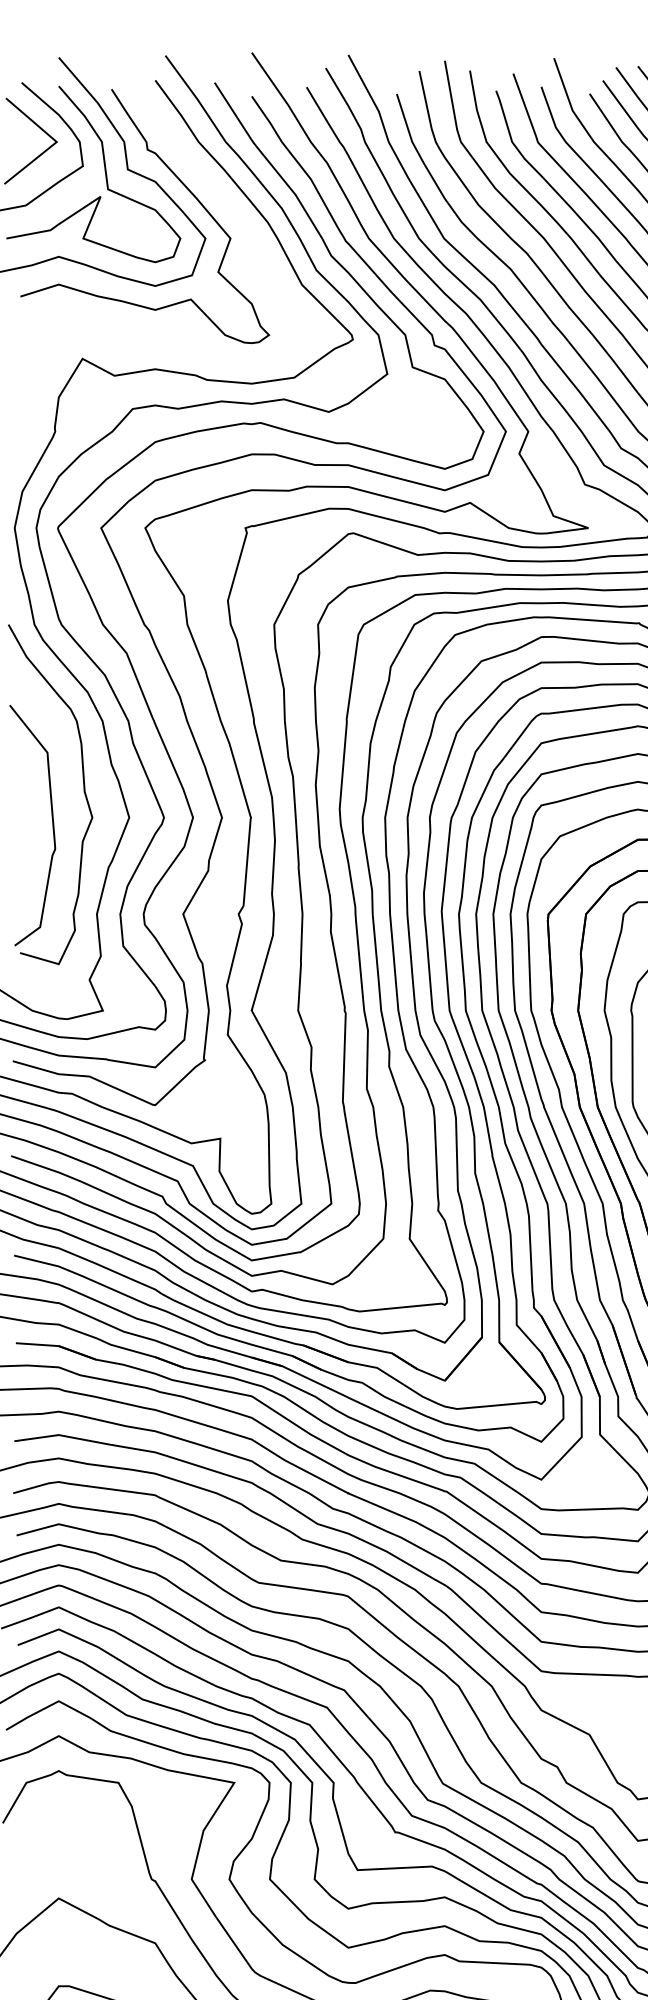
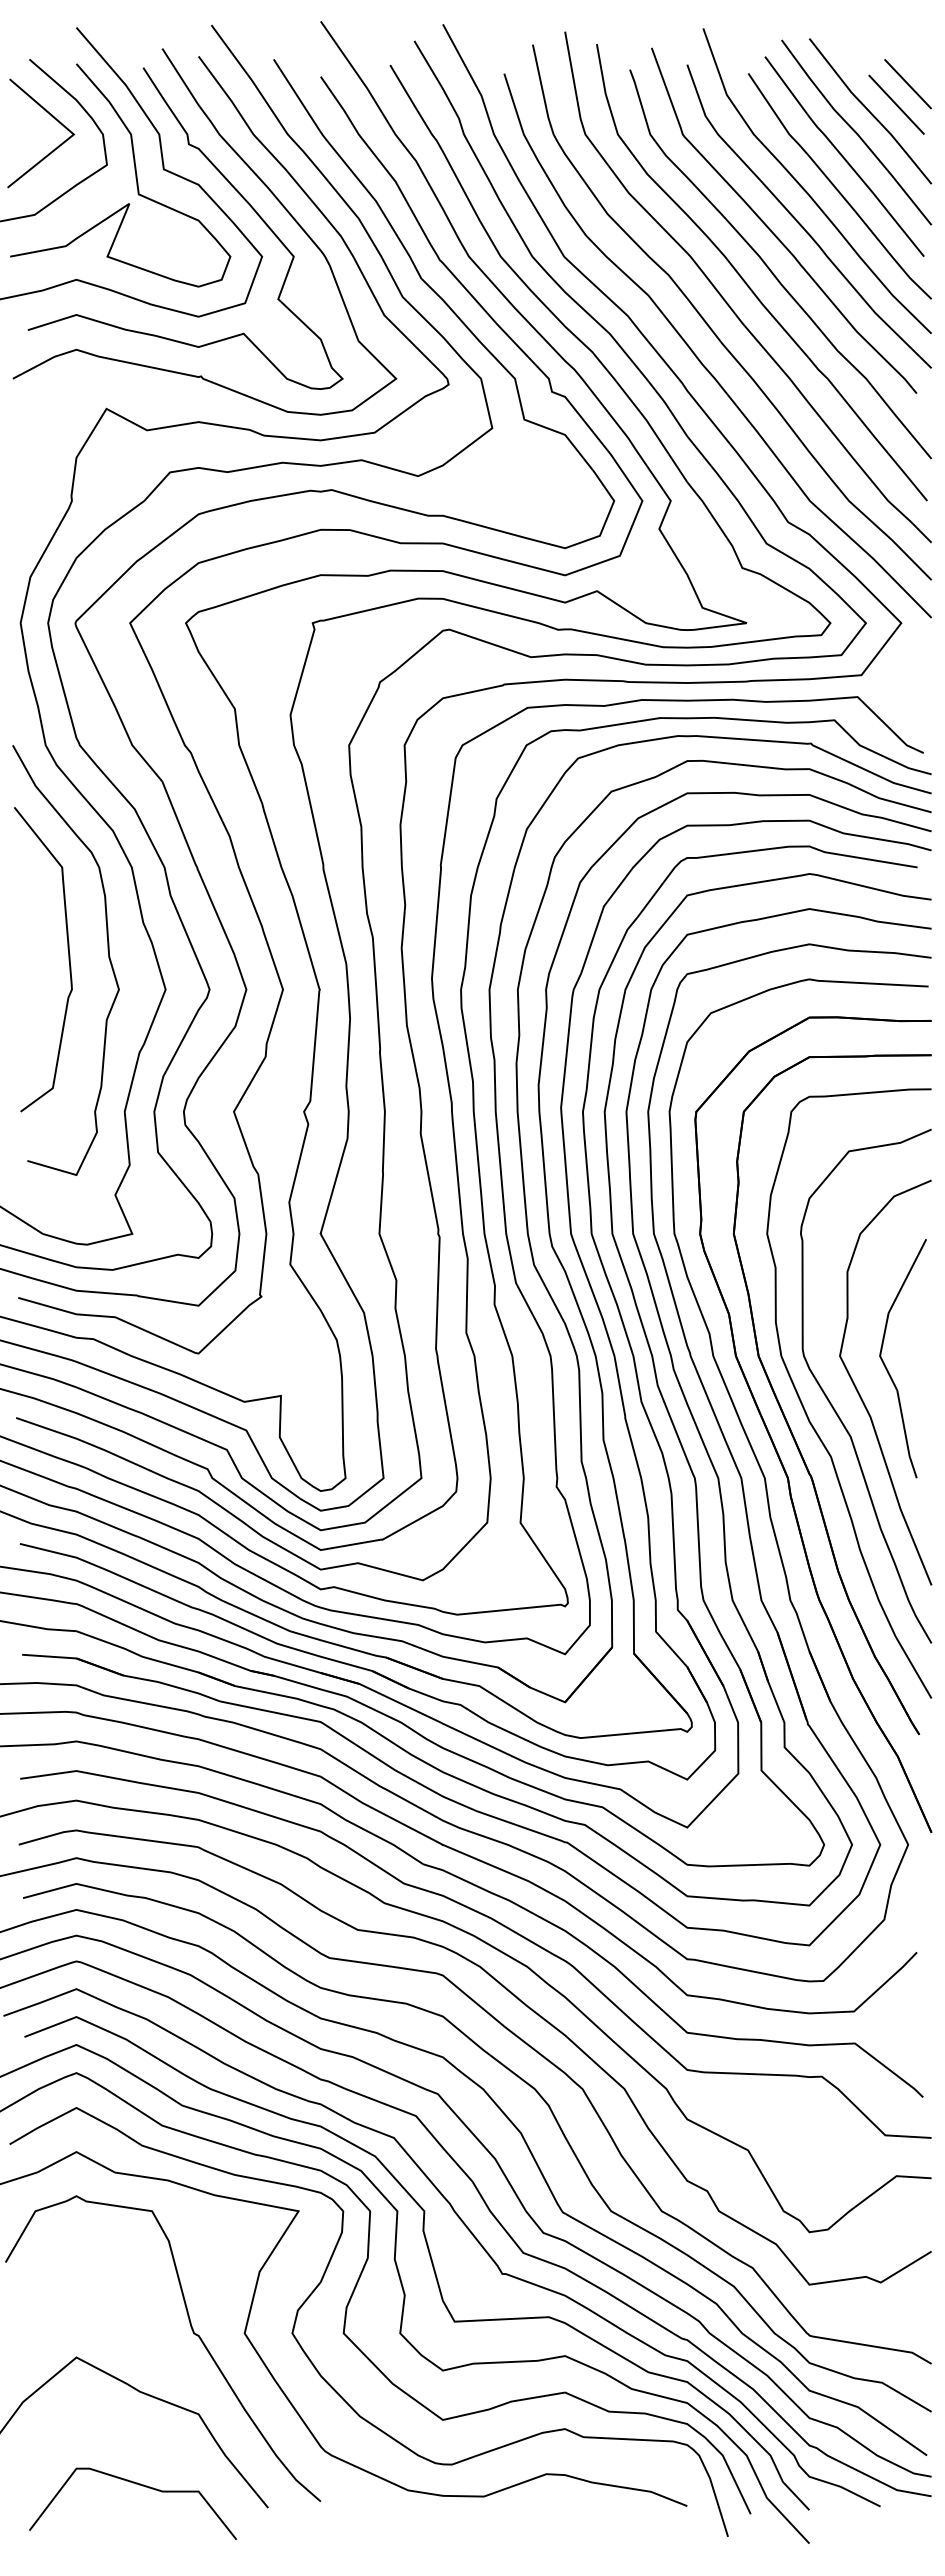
curve: (205, 179) -> (261, 182), added
curve: (52, 825) -> (68, 959), moved

